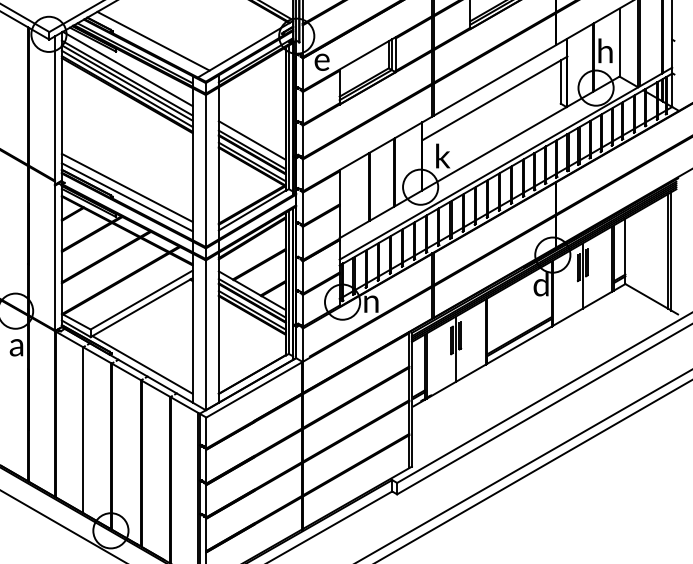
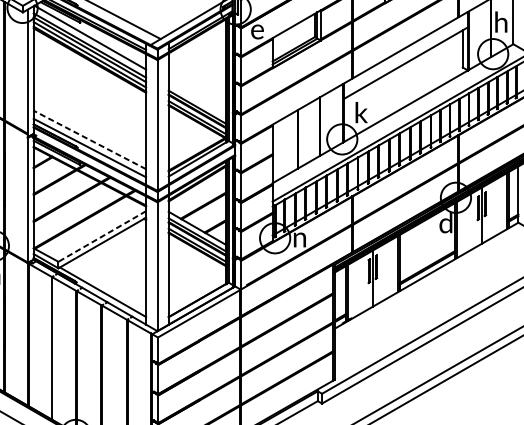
line: (251, 140) -> (196, 99), removed
line: (127, 187) -> (90, 139), solid -> dashed
line: (141, 300) -> (102, 236), solid -> dashed

